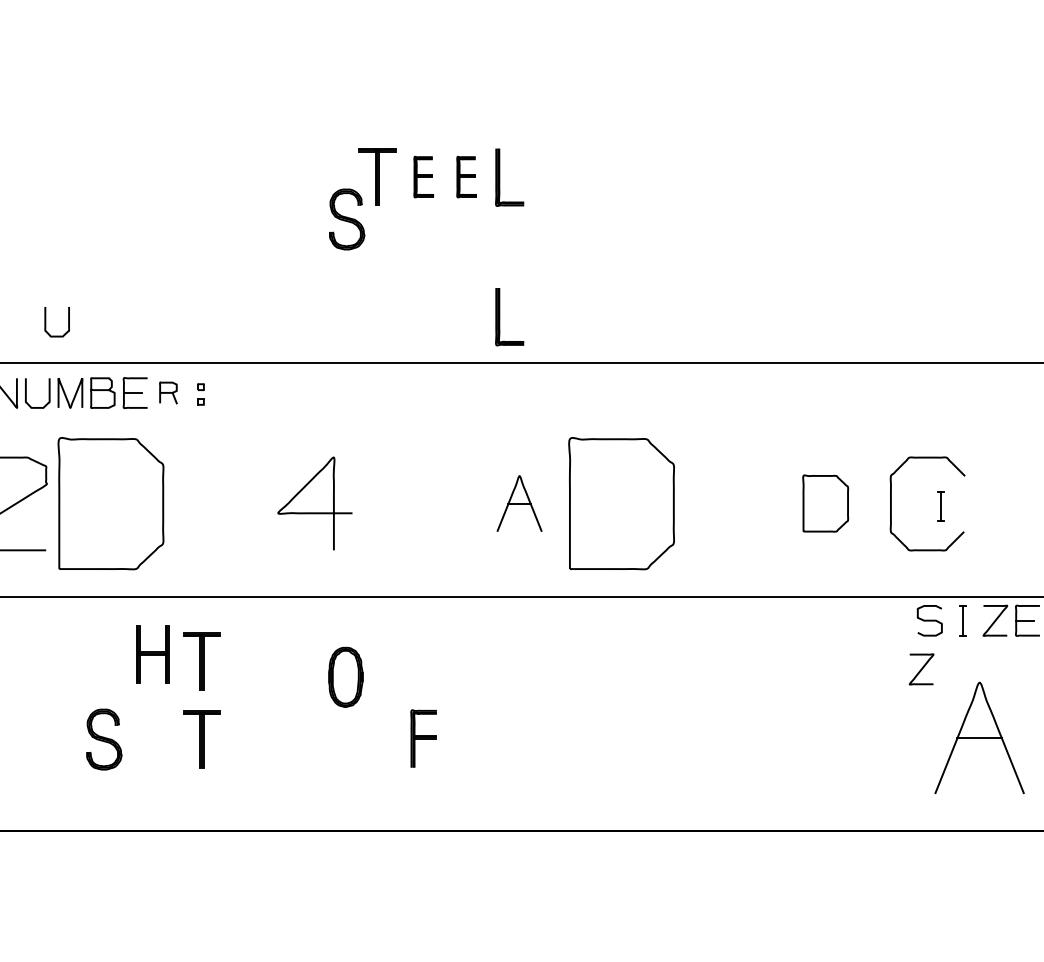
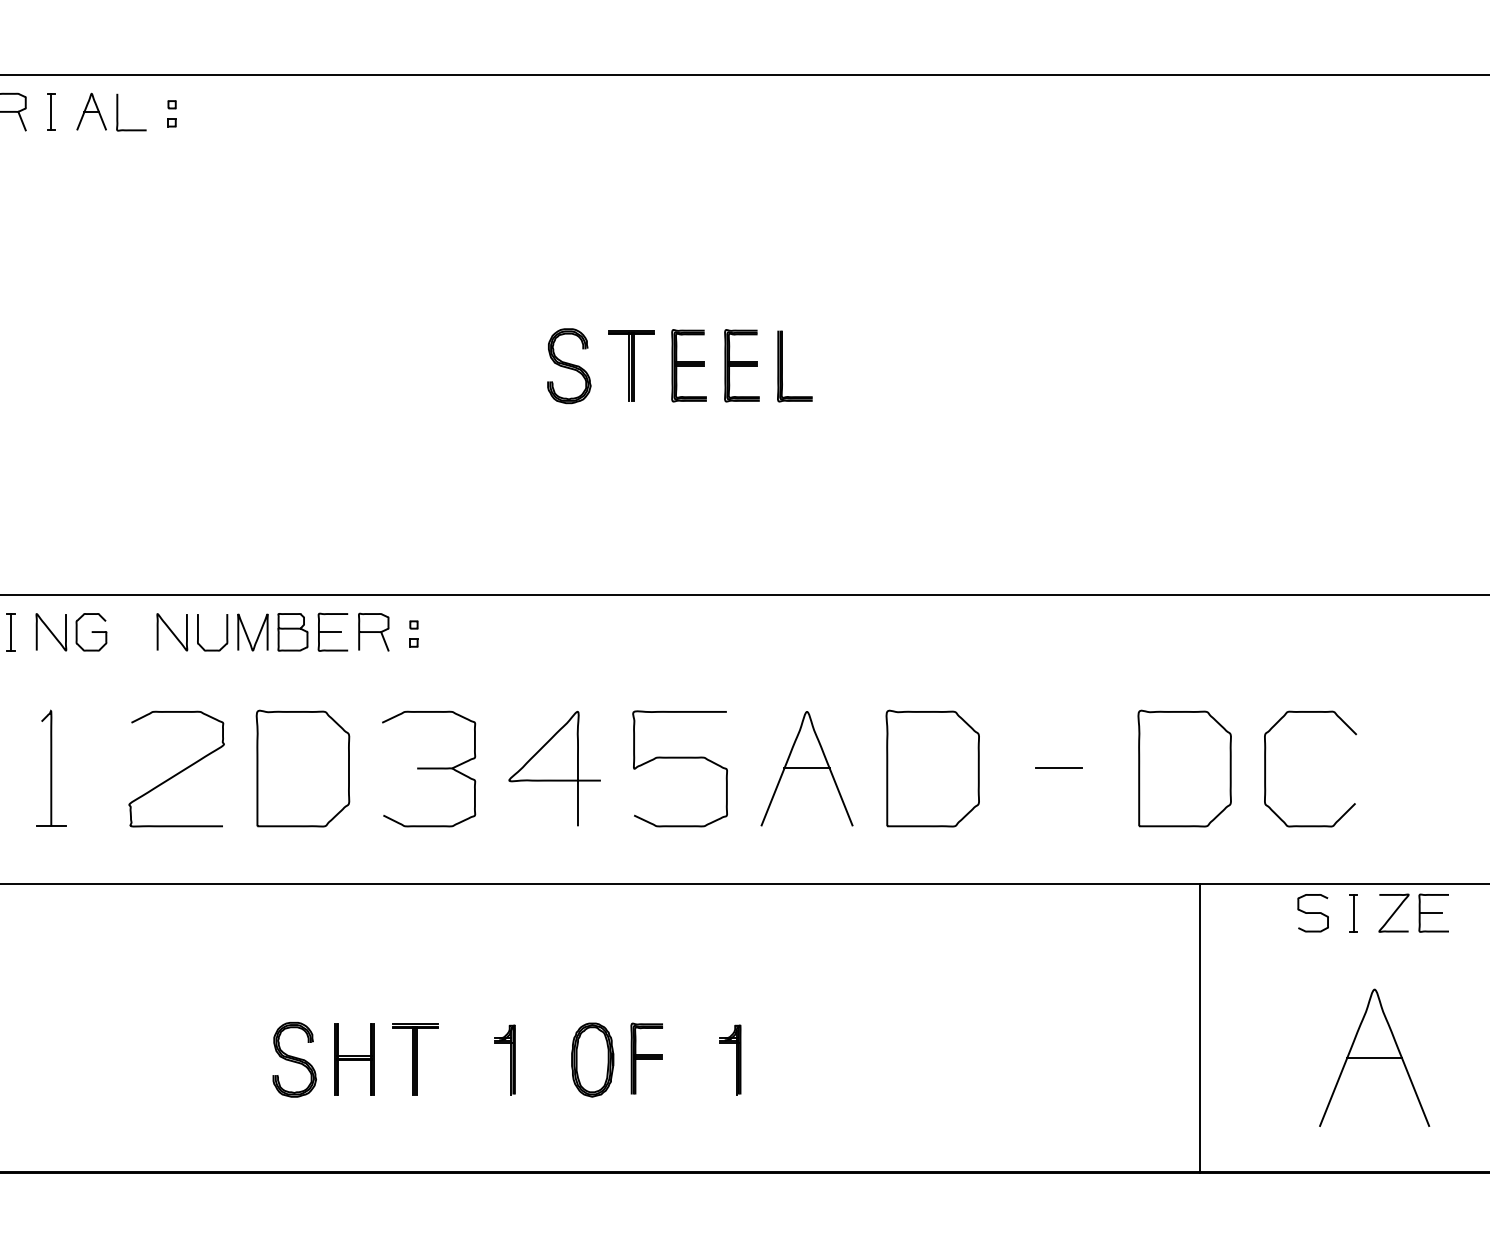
part: (423, 176) -> (688, 365), size x1.43
part: (466, 176) -> (741, 365), size x1.43
part: (347, 219) -> (569, 366), moved
part: (499, 317) -> (782, 538), removed
curve: (45, 321) -> (222, 544), removed
part: (168, 392) -> (373, 631), size x1.43
curve: (416, 495) -> (679, 758), added
part: (110, 503) -> (302, 768), size x0.71
part: (213, 503) -> (429, 768), added
part: (519, 503) -> (806, 768), size x1.67
part: (621, 503) -> (932, 768), size x0.71
line: (723, 503) -> (1058, 768), added
part: (825, 503) -> (1184, 768), size x1.67
part: (940, 506) -> (1326, 772), removed
part: (152, 654) -> (354, 1059), moved
part: (202, 661) -> (415, 963), removed
curve: (921, 668) -> (1302, 972), removed
part: (345, 676) -> (592, 1059), moved
line: (838, 714) -> (1200, 1028), added
part: (423, 738) -> (646, 1058), moved
part: (274, 739) -> (504, 1059), added
part: (457, 739) -> (730, 1059), added

